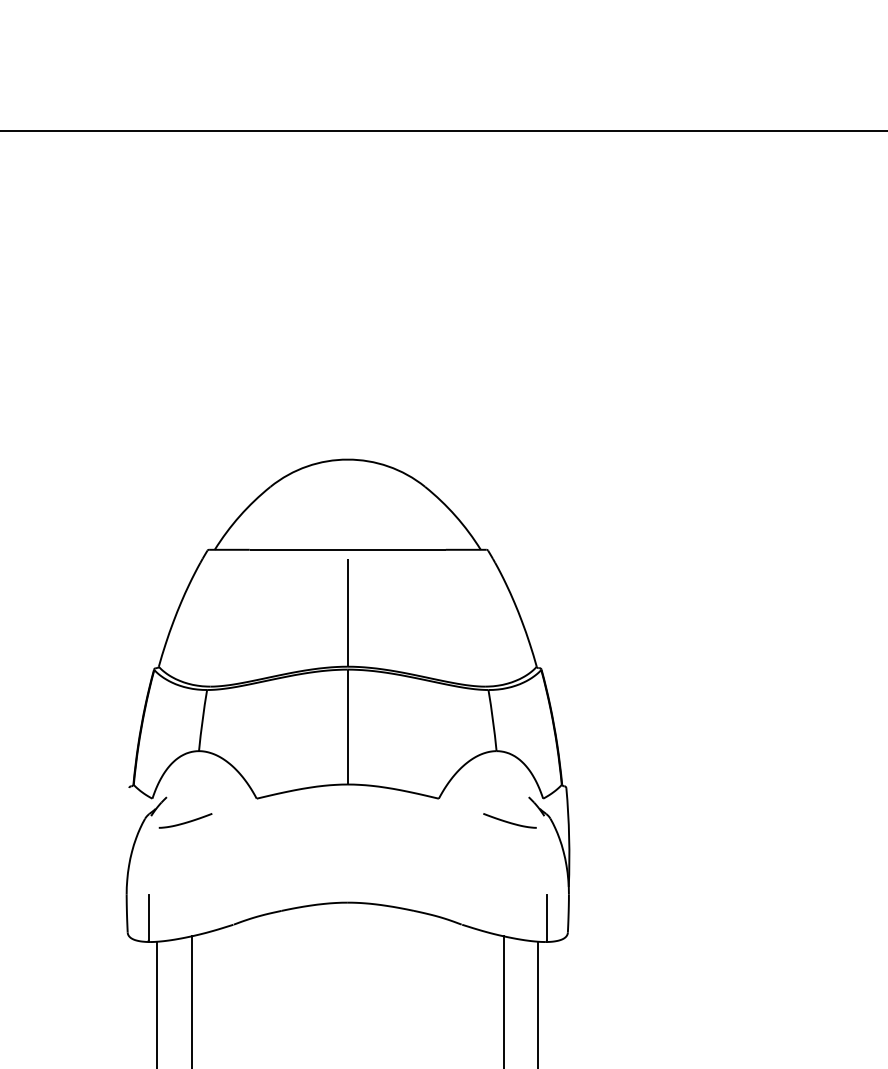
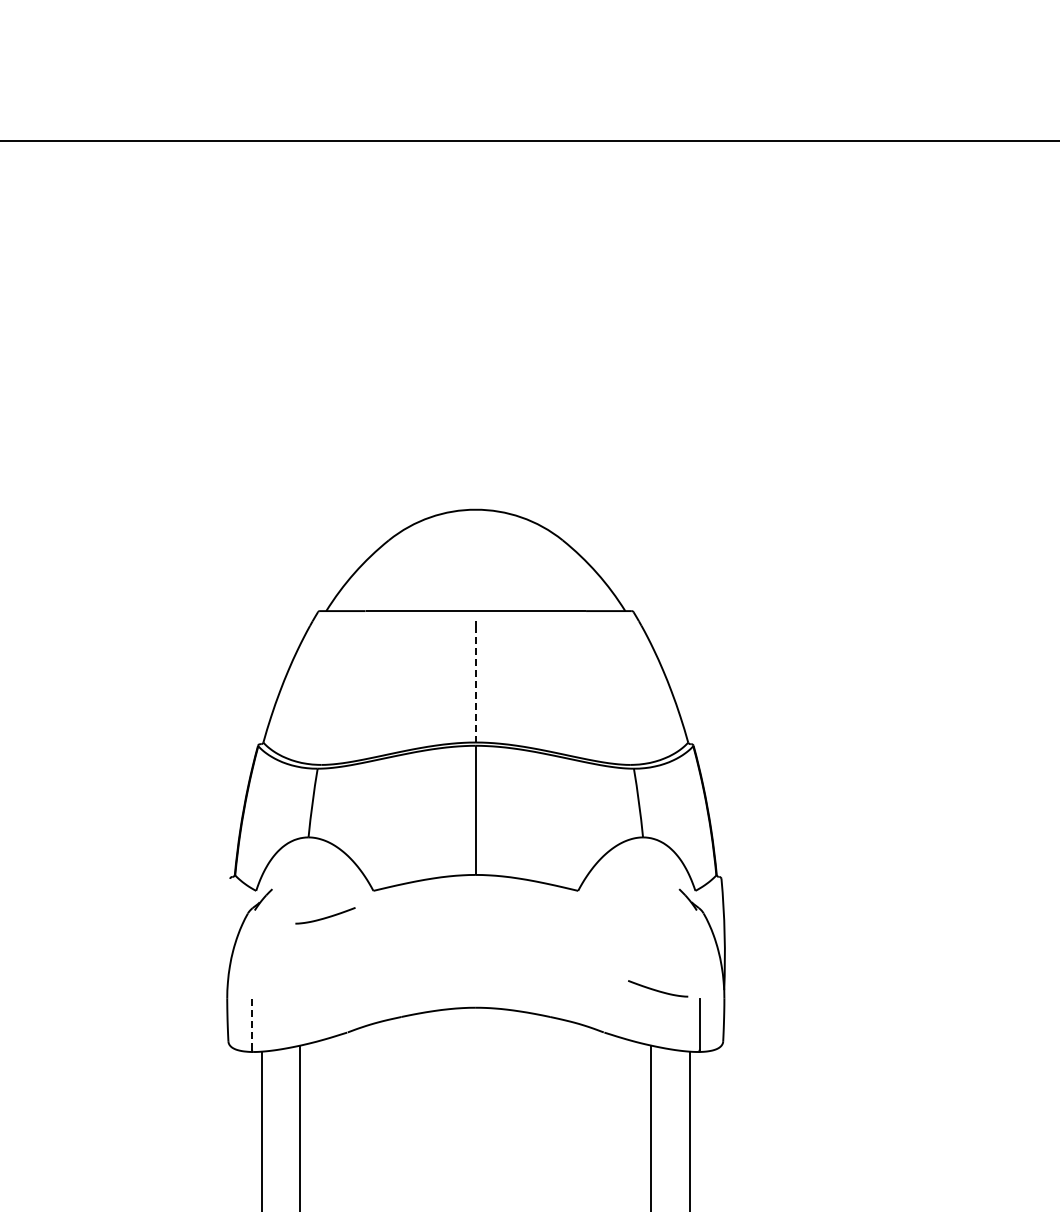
line: (347, 614) -> (475, 683), solid -> dashed
curve: (186, 821) -> (326, 916), moved
curve: (510, 822) -> (658, 990), moved
line: (148, 916) -> (251, 1023), solid -> dashed

